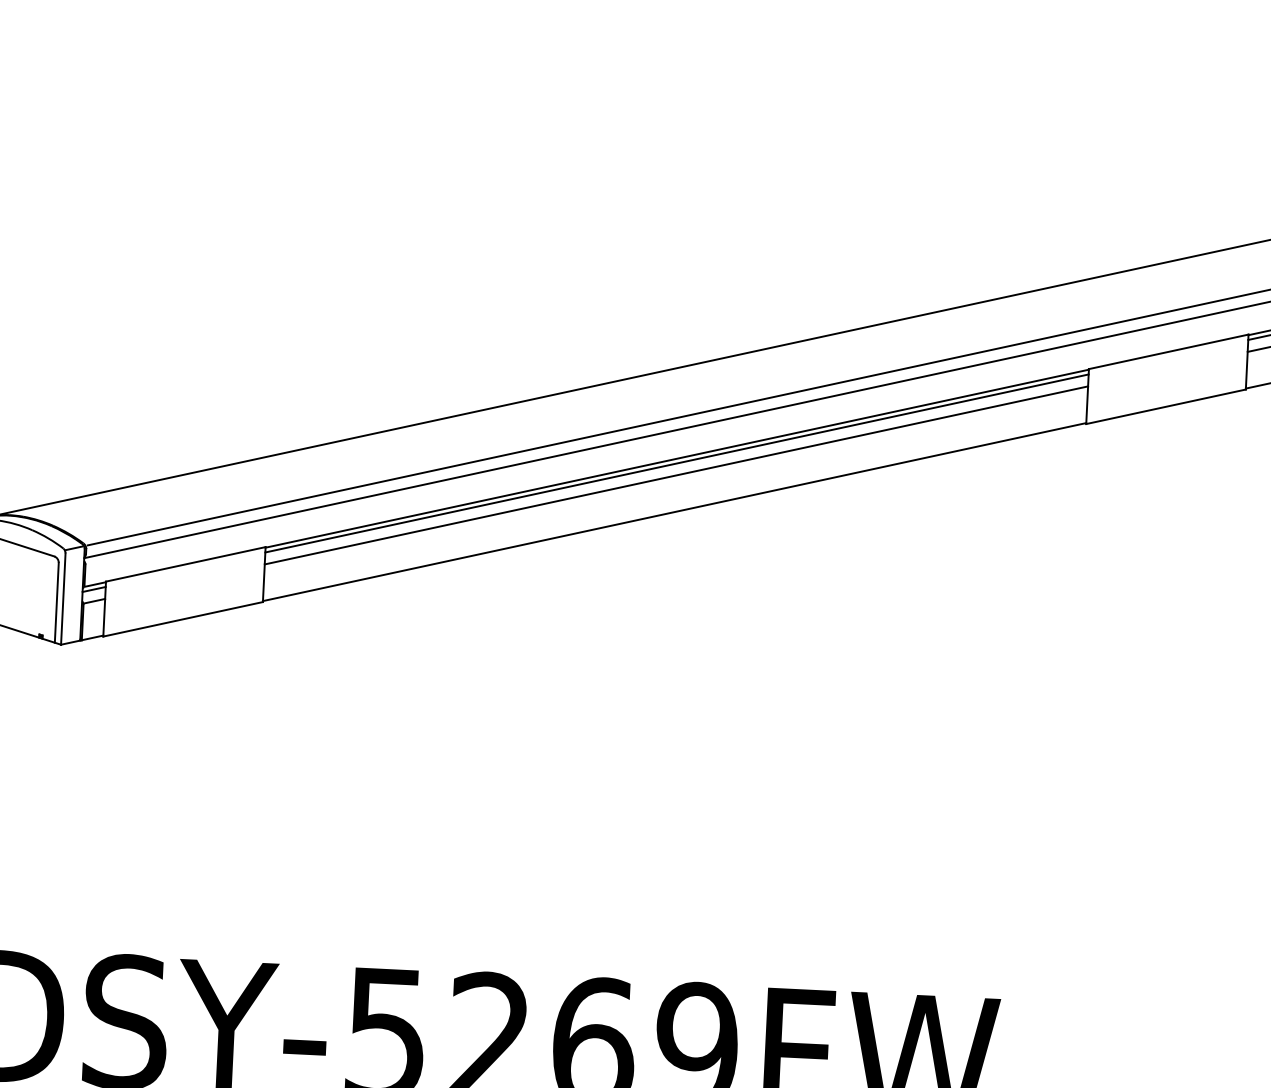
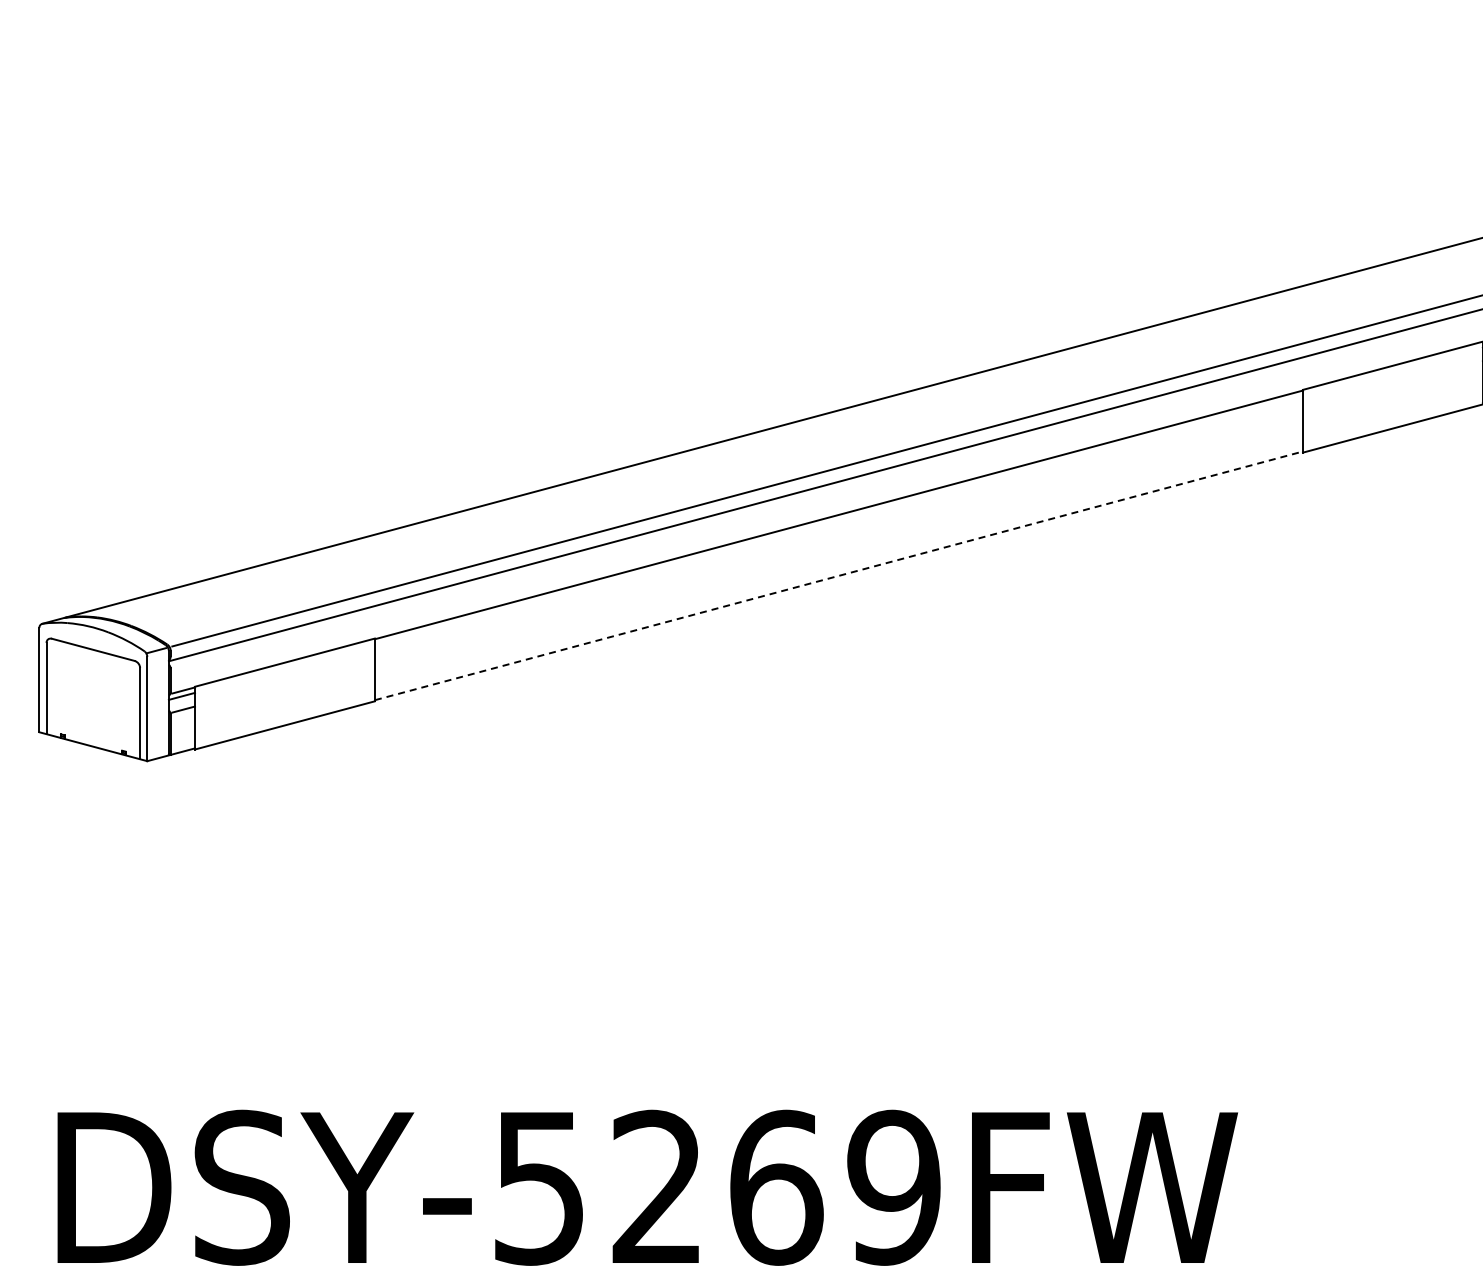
line: (676, 463) -> (838, 520), removed
line: (676, 474) -> (838, 533), removed
line: (675, 511) -> (839, 575), solid -> dashed

